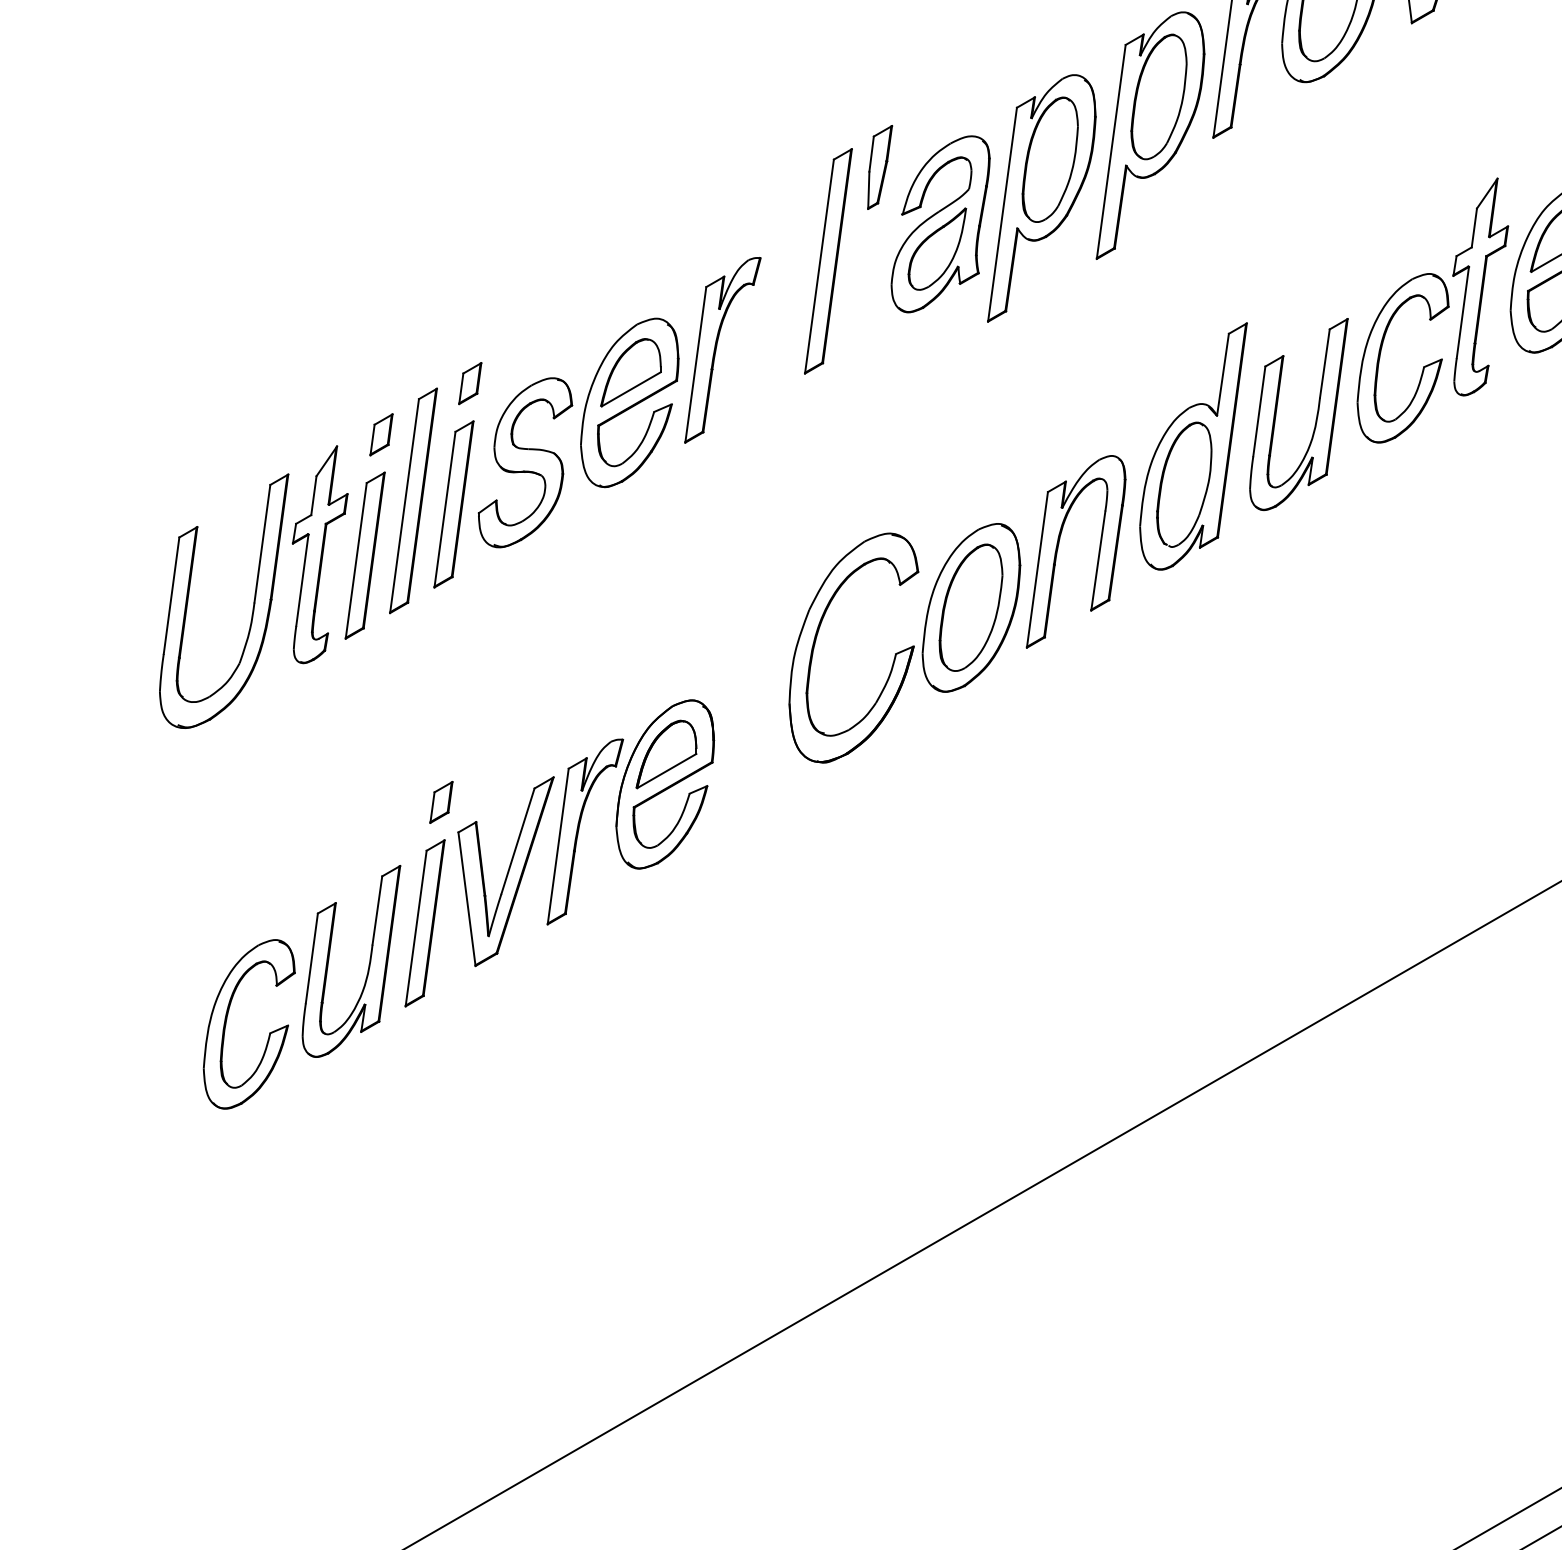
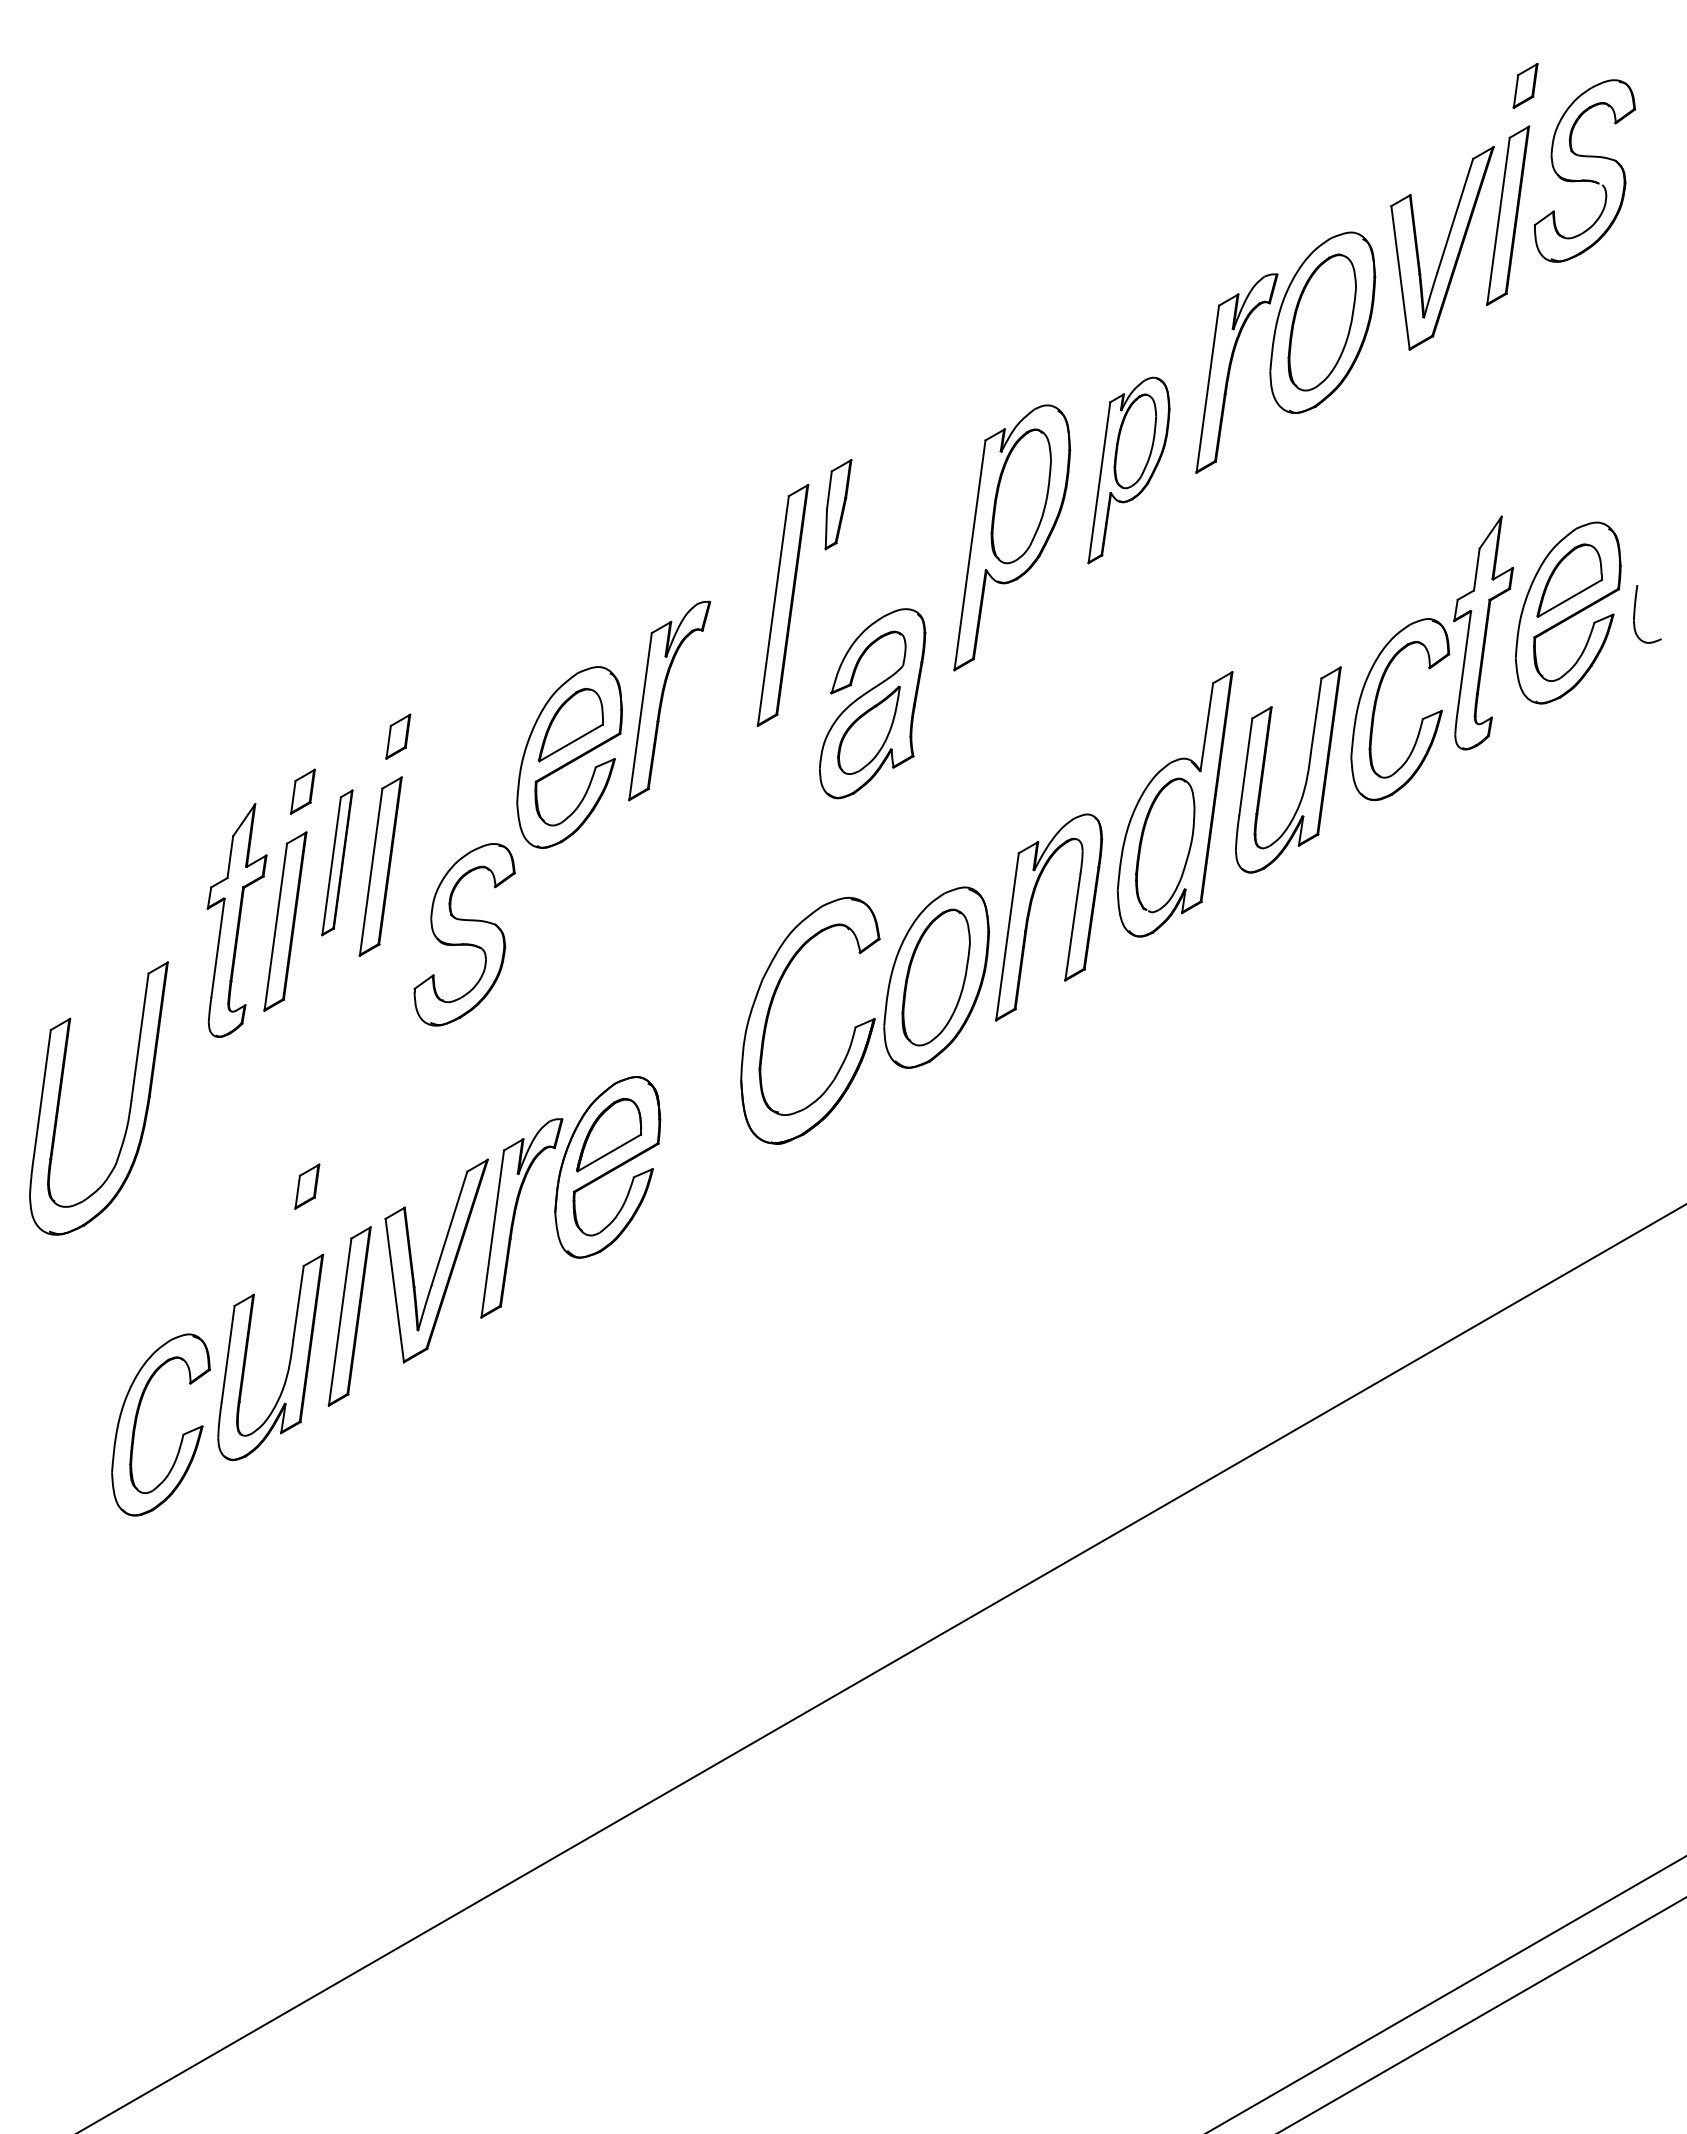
part: (1150, 135) -> (1128, 470), size x0.7
part: (940, 224) -> (872, 703), moved
part: (525, 462) -> (464, 934), moved
part: (413, 500) -> (337, 862), size x0.6
part: (252, 607) -> (129, 1105), moved
part: (441, 802) -> (307, 1186), moved

